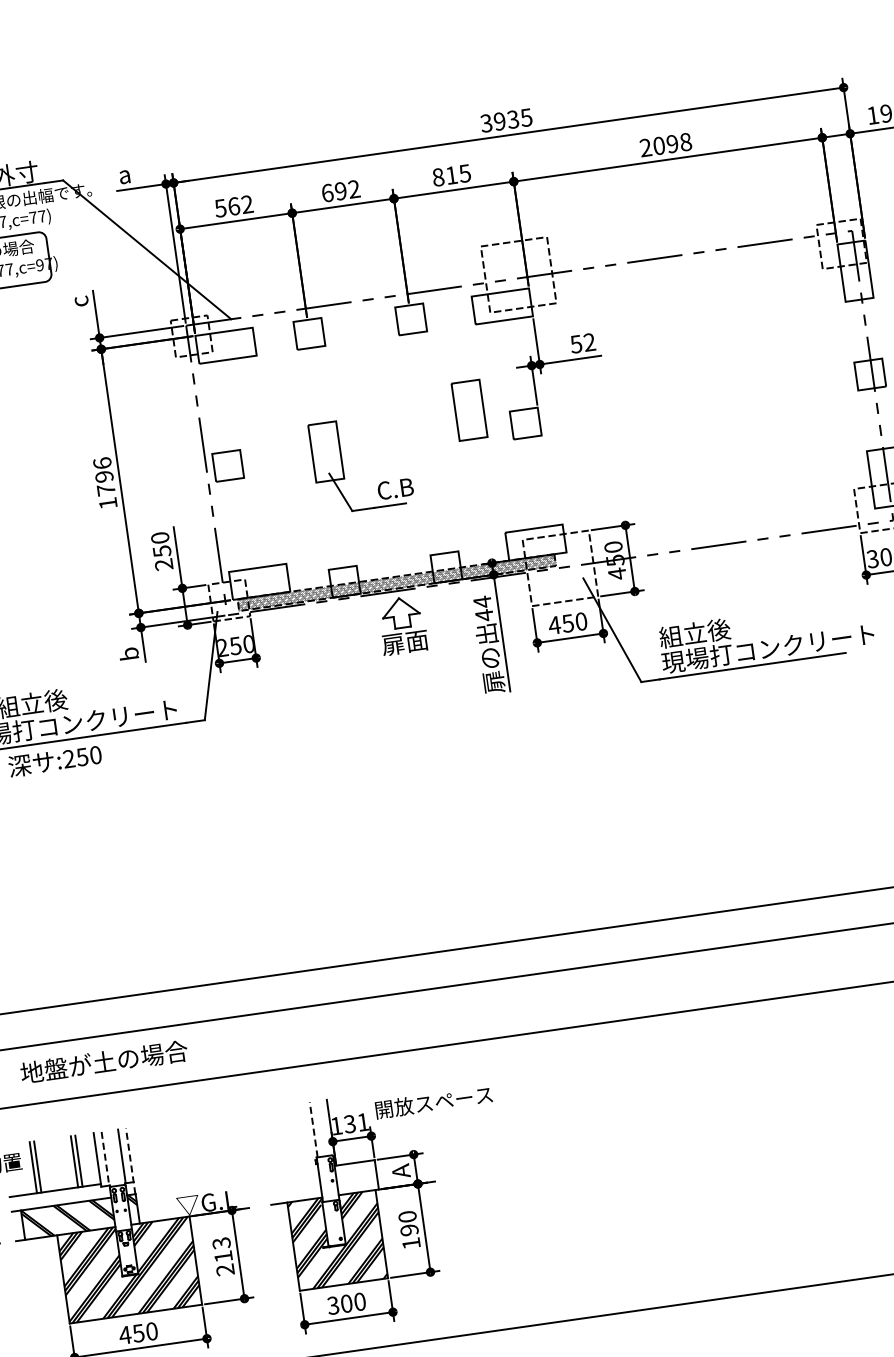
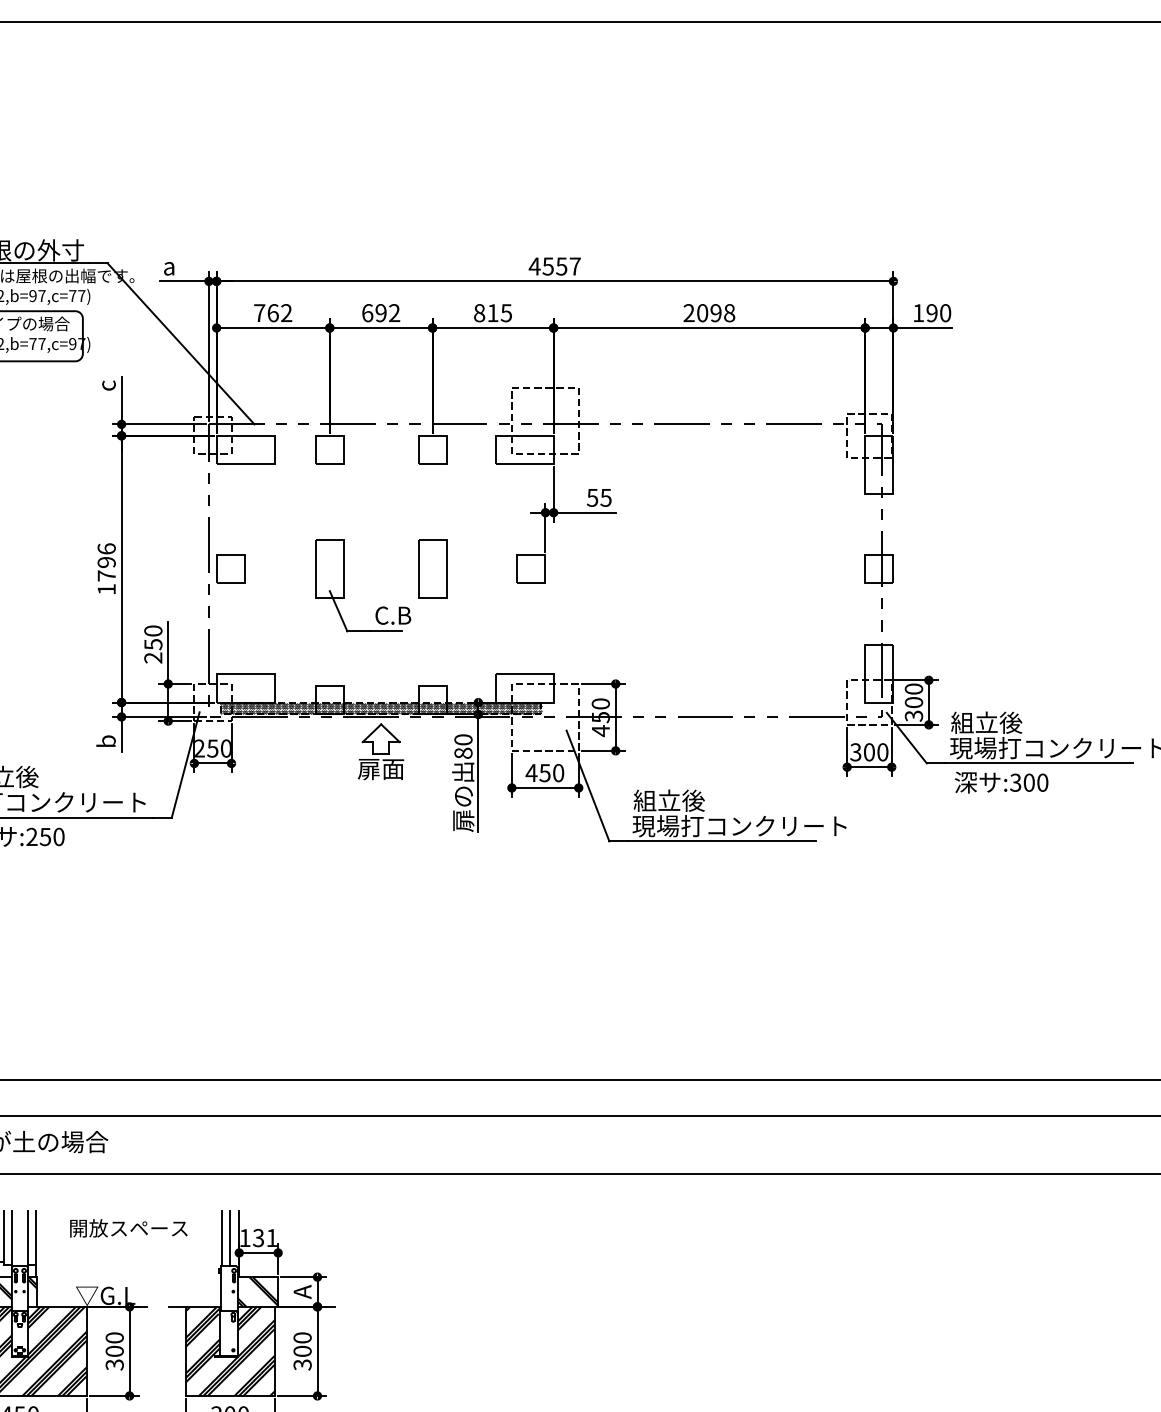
text: (506, 120) -> (554, 266), 3935 -> 4557
text: (220, 208) -> (259, 313), 562 -> 762
text: (589, 342) -> (605, 497), 52 -> 55
part: (469, 409) -> (432, 568), moved
hatch: (396, 582) -> (380, 708), added
text: (483, 608) -> (463, 746), 44 -> 80
text: (433, 1102) -> (128, 1228), moved
line: (321, 1128) -> (229, 1238), added
line: (313, 1129) -> (221, 1238), dashed -> solid
line: (105, 1159) -> (11, 1238), dashed -> solid
line: (130, 1160) -> (36, 1243), dashed -> solid
hatch: (356, 1177) -> (257, 1291), added
text: (410, 1236) -> (302, 1357), 190 -> 300
text: (223, 1256) -> (114, 1351), 213 -> 300

